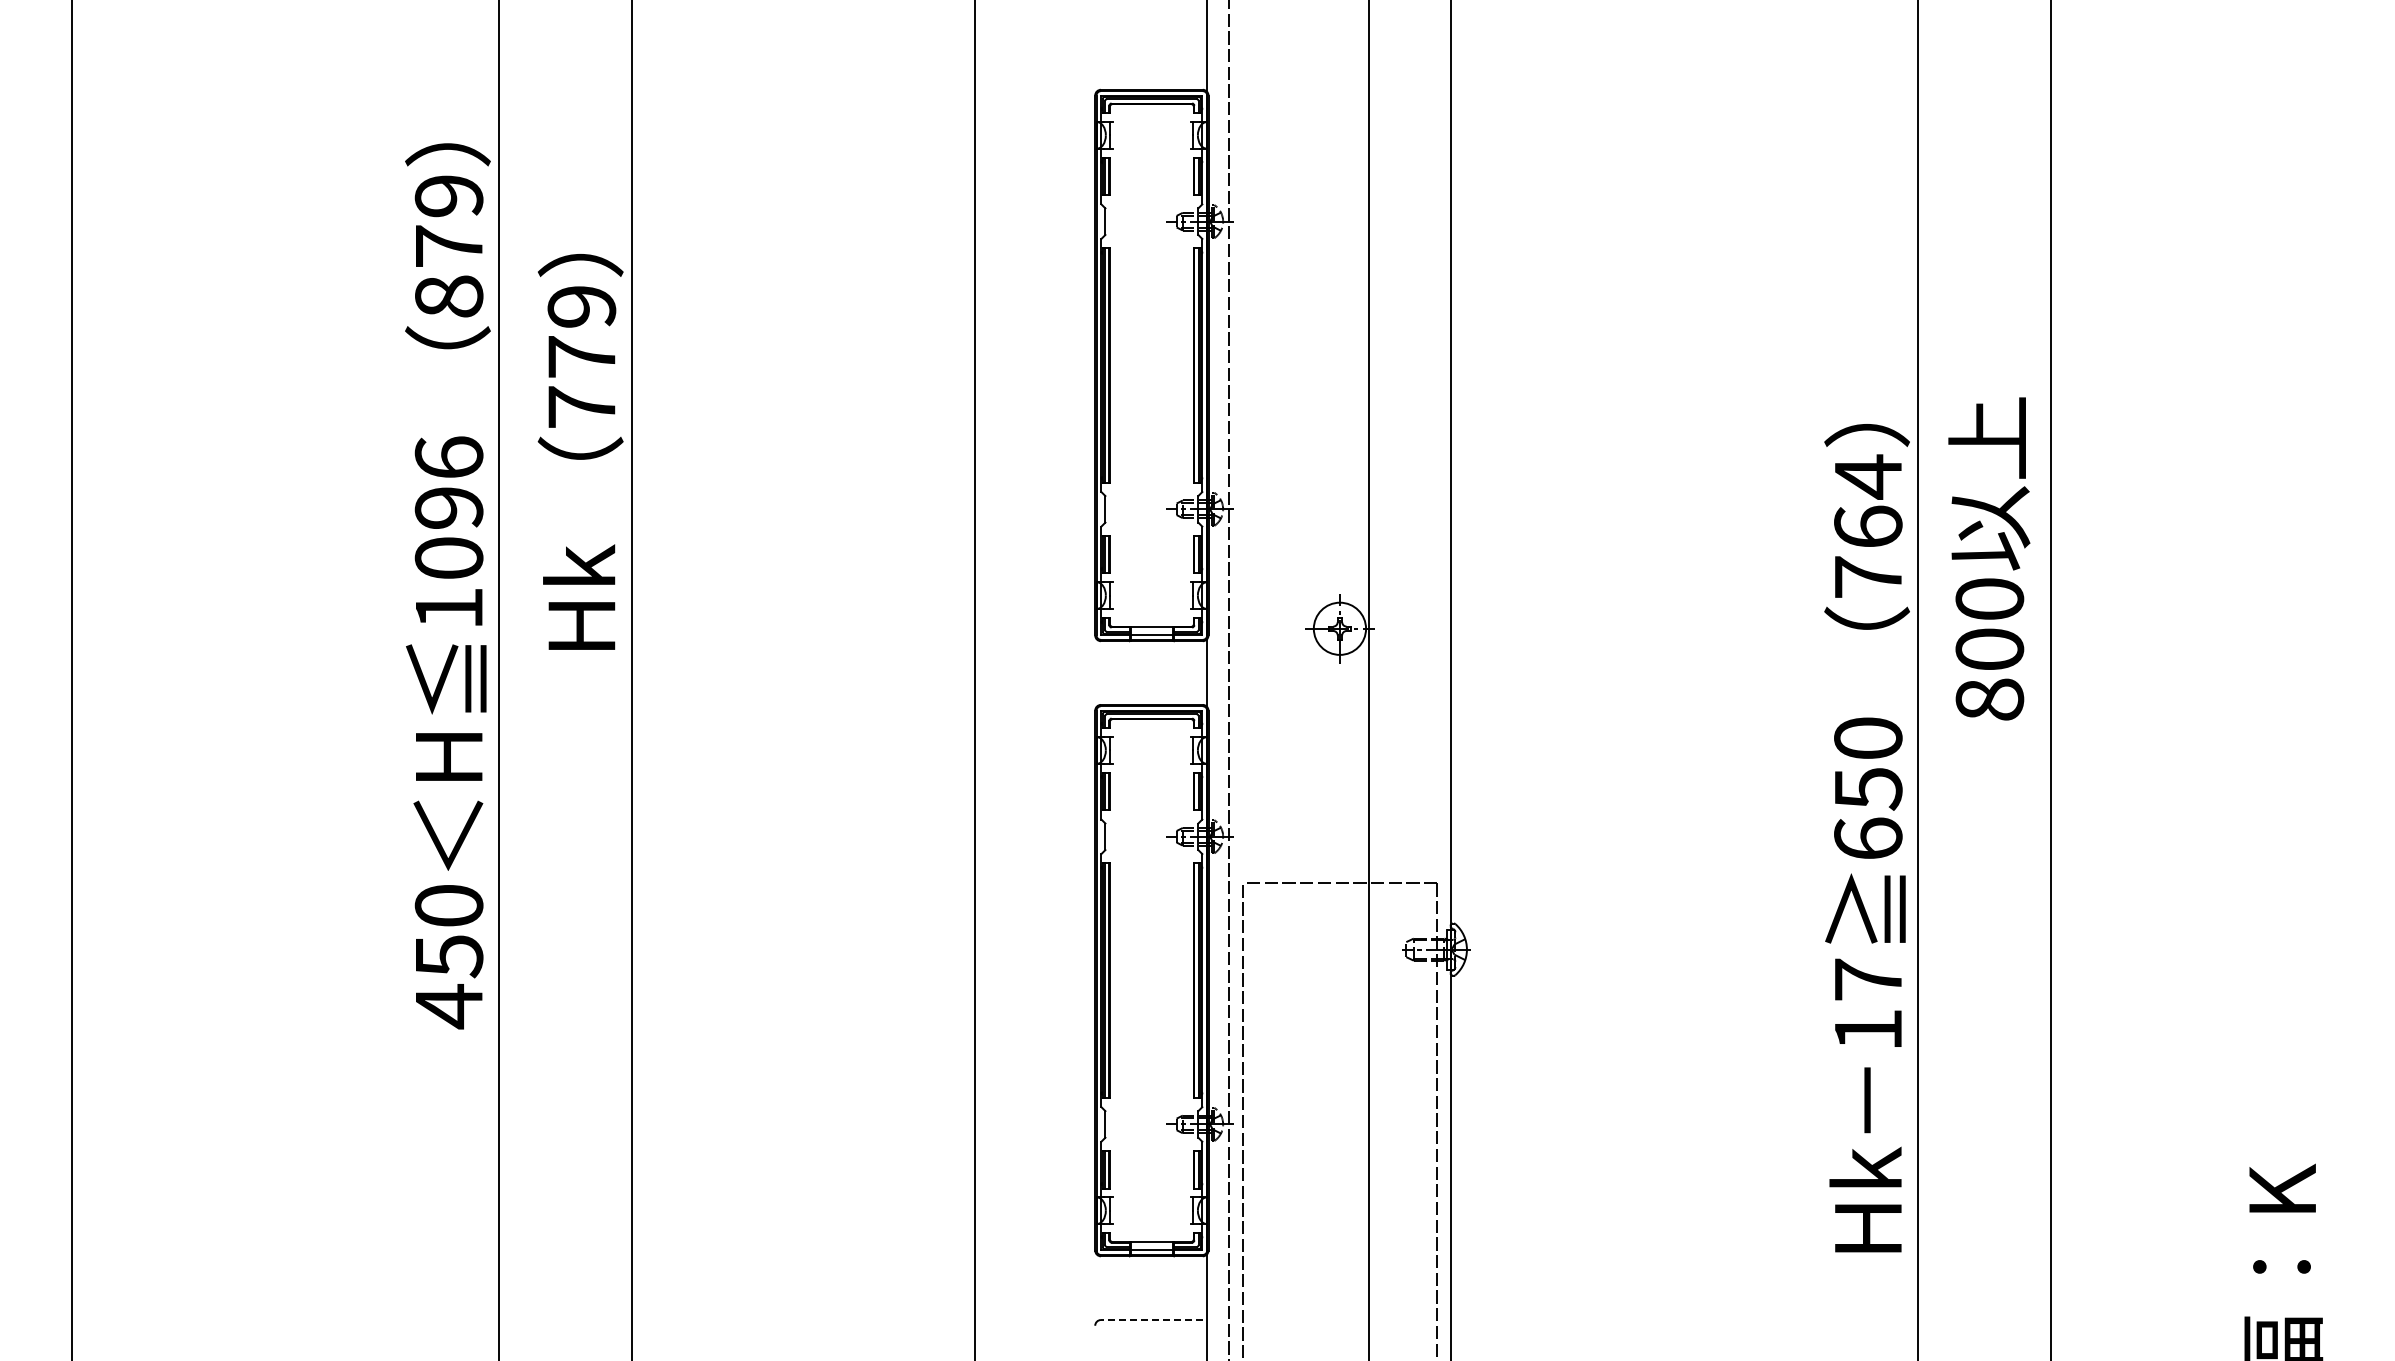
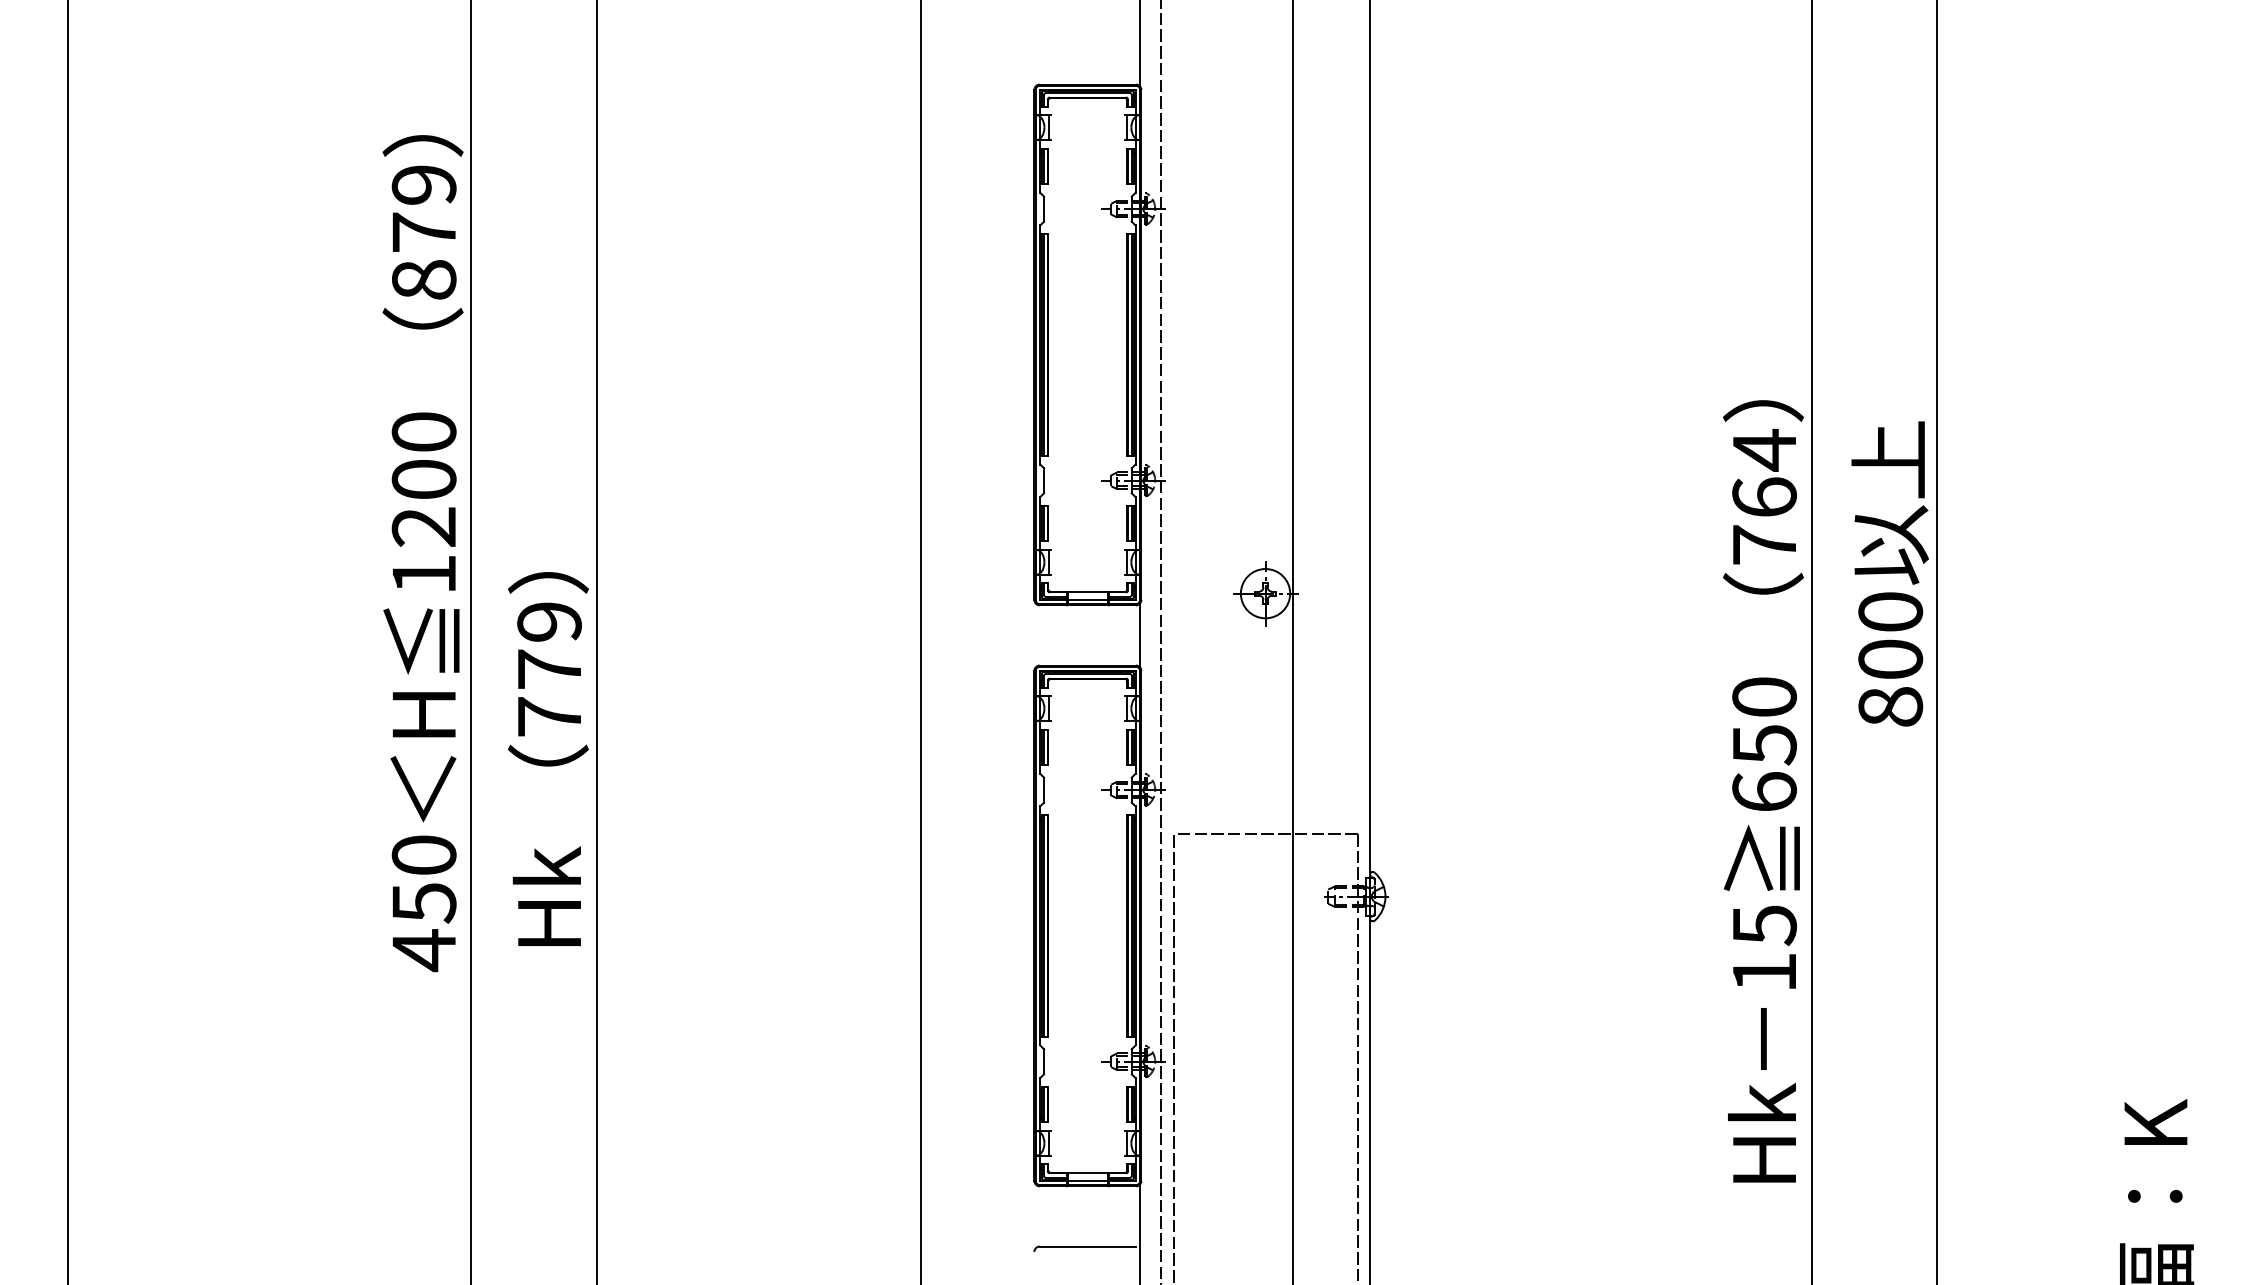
text: (580, 451) -> (548, 758), moved
text: (448, 507) -> (423, 479), 1096 -> 1200
text: (1989, 558) -> (1890, 573), moved
text: (1868, 979) -> (1764, 924), 17 -> 15
line: (1151, 1320) -> (1087, 1246), dashed -> solid

